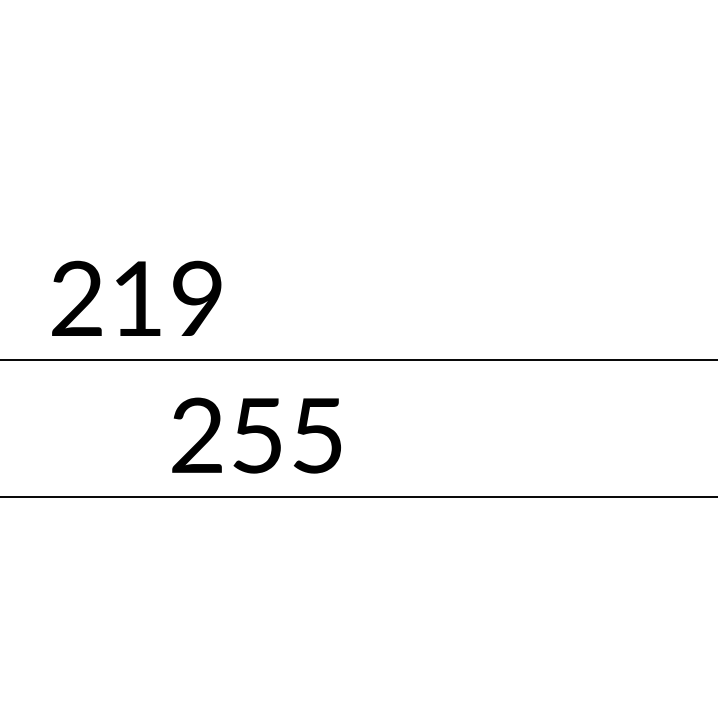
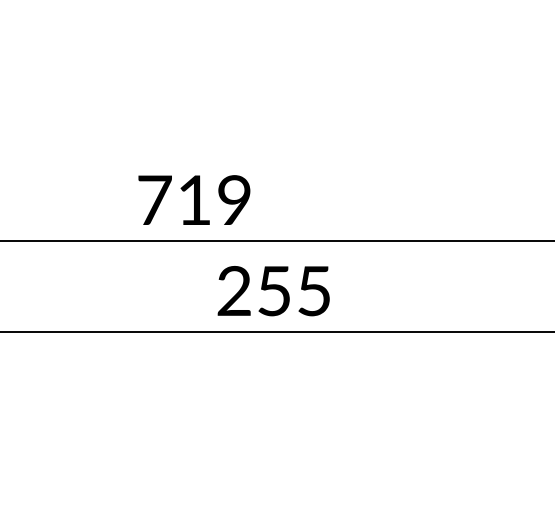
text: (76, 297) -> (154, 199), 219 -> 719

